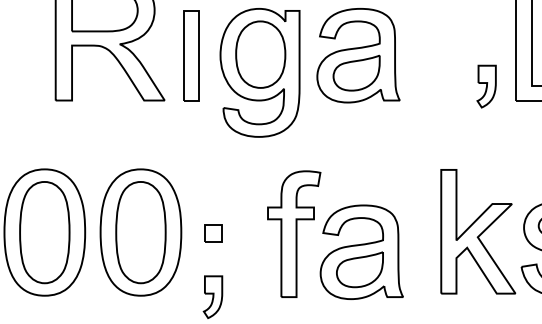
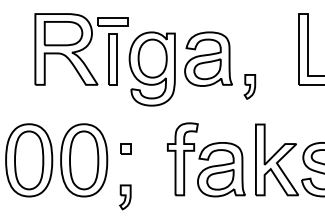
part: (485, 85) -> (249, 86), moved
part: (213, 232) -> (125, 148), moved
part: (335, 234) -> (206, 159), moved

